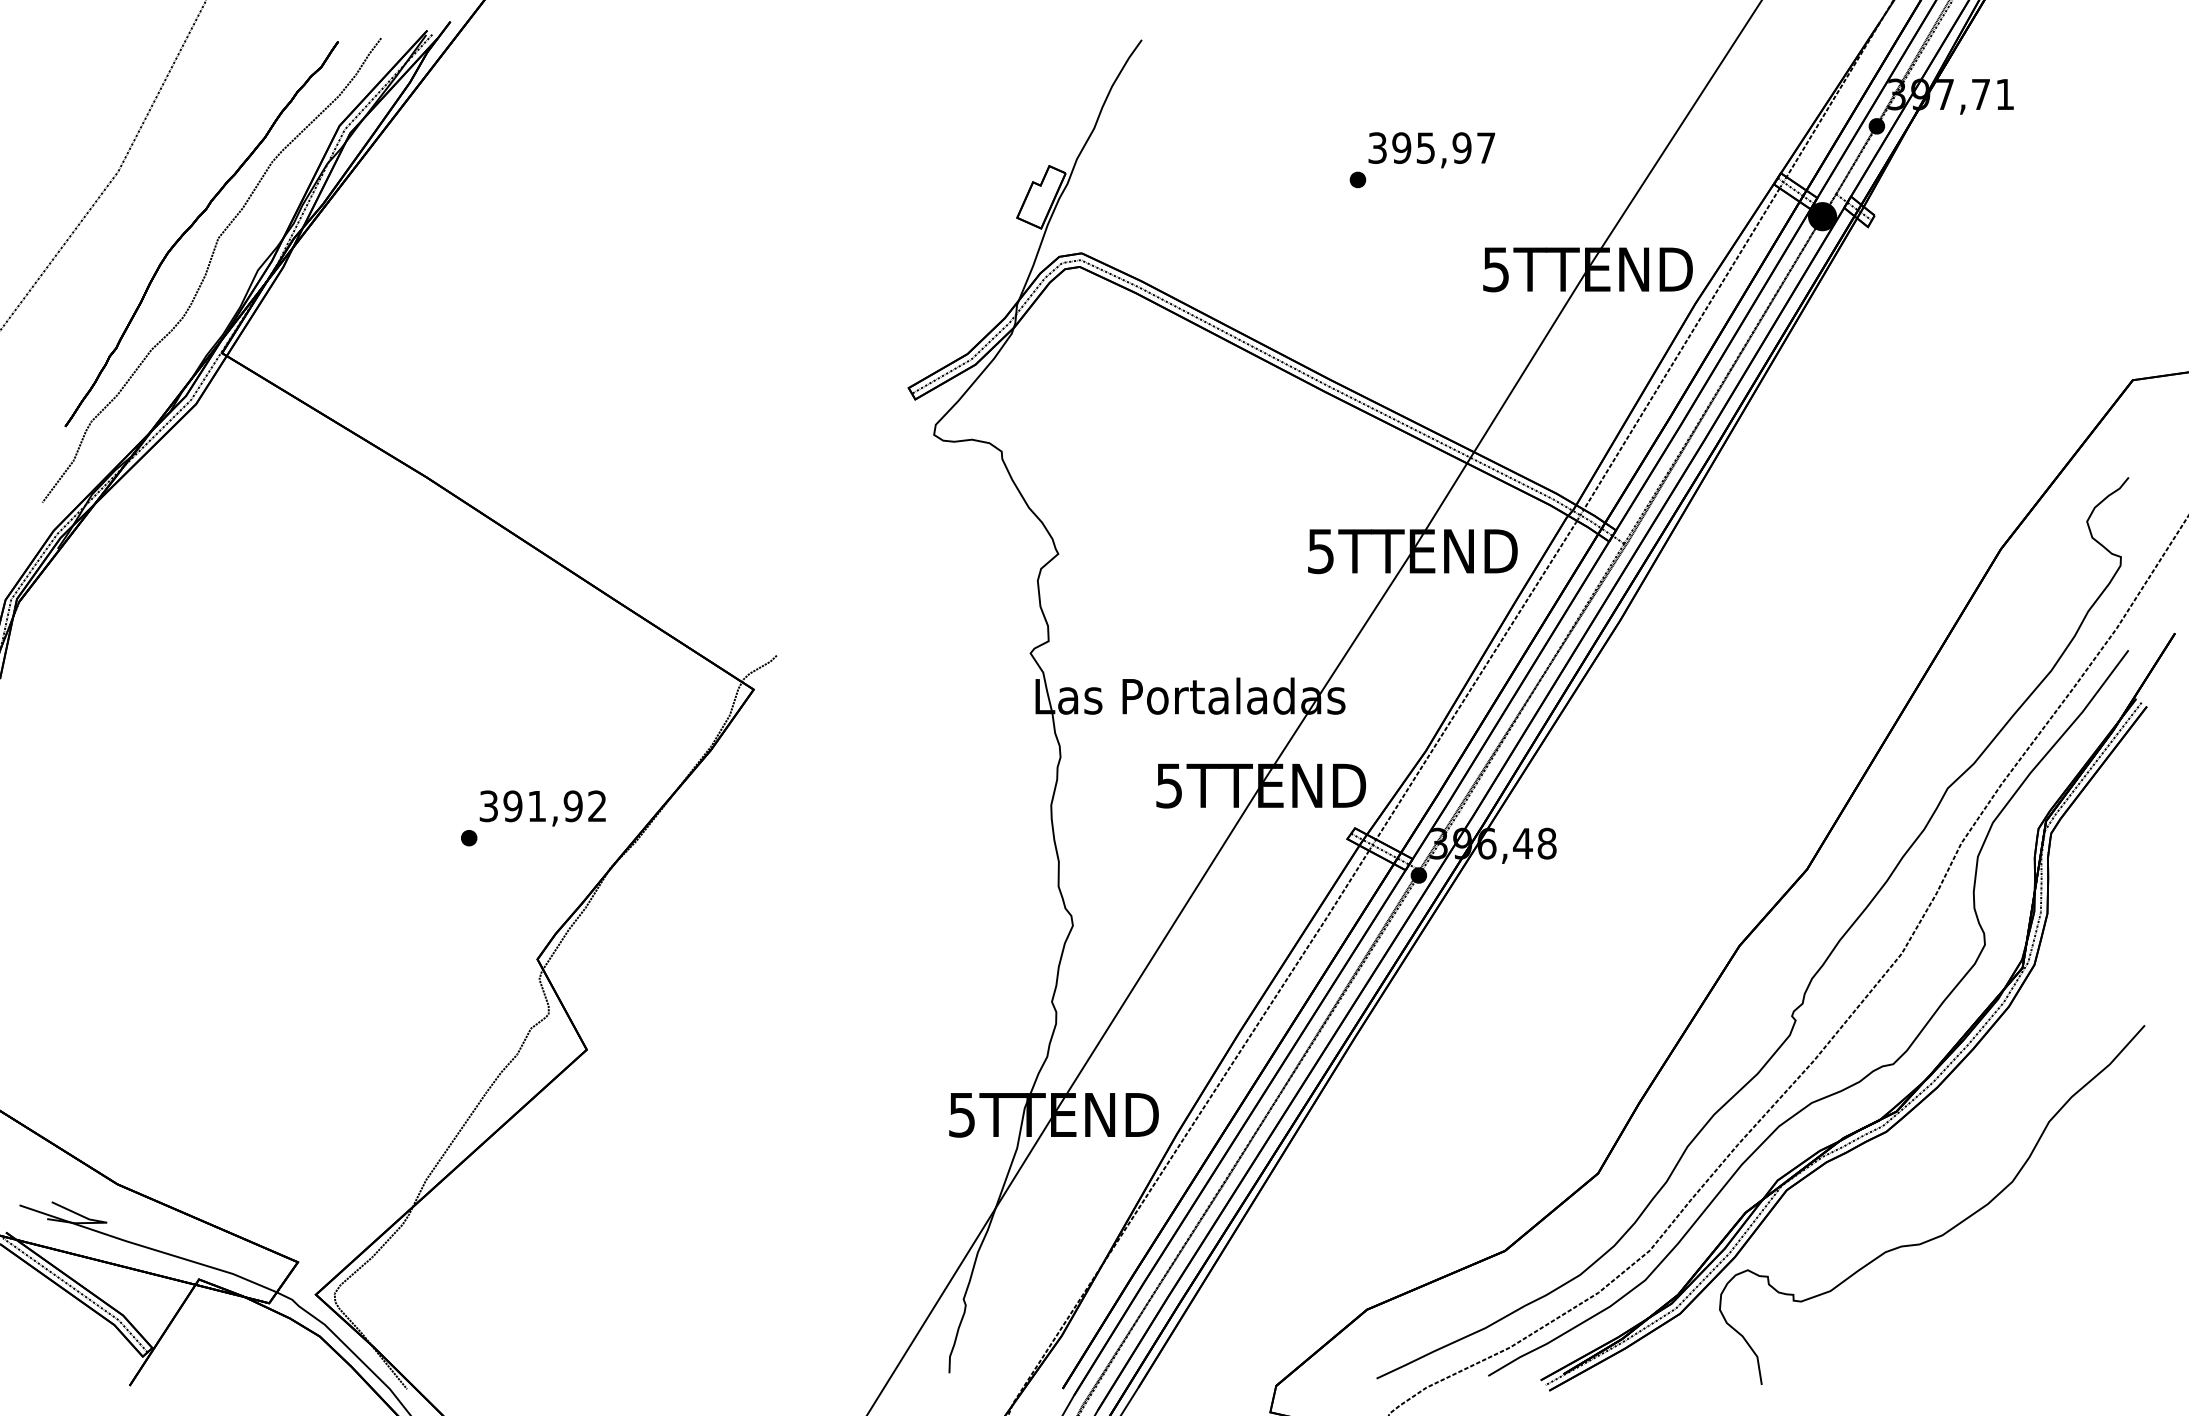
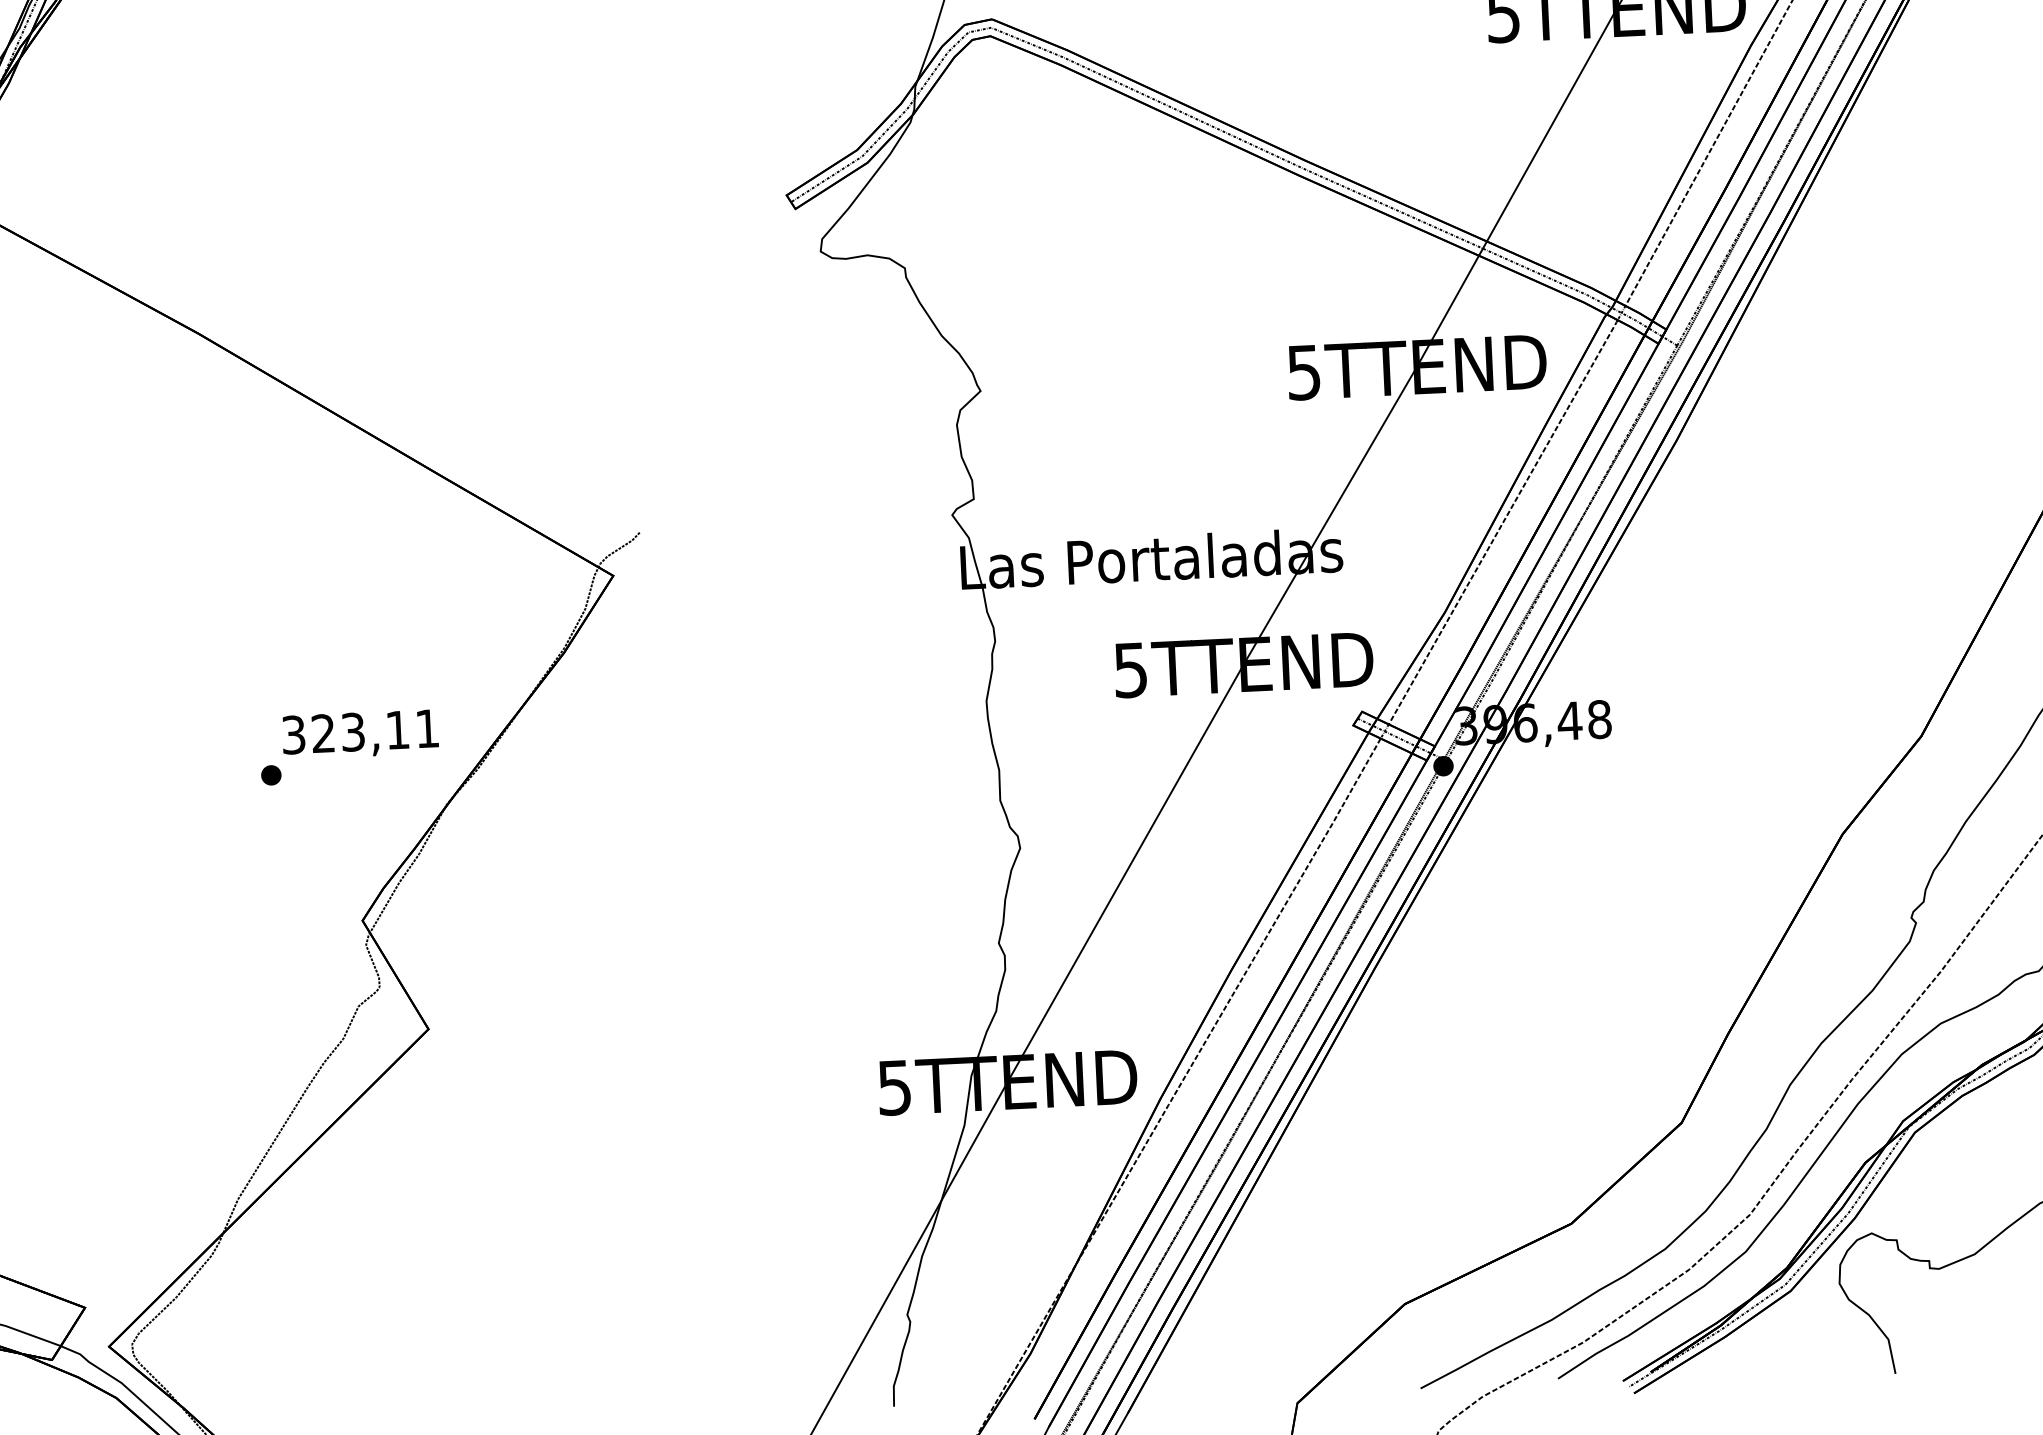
text: (554, 806) -> (374, 731), 391,92 -> 323,11

